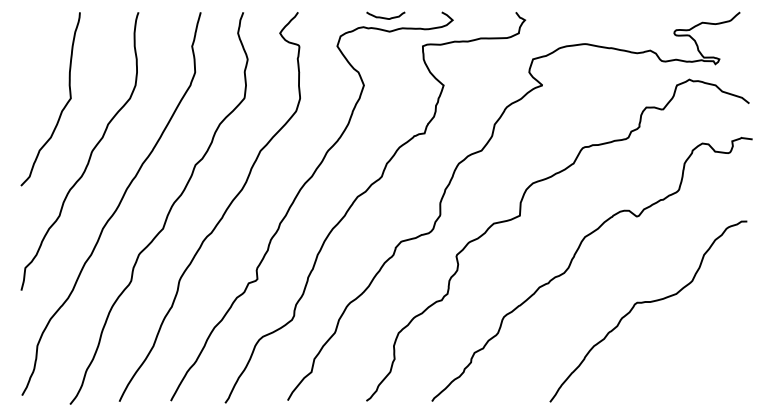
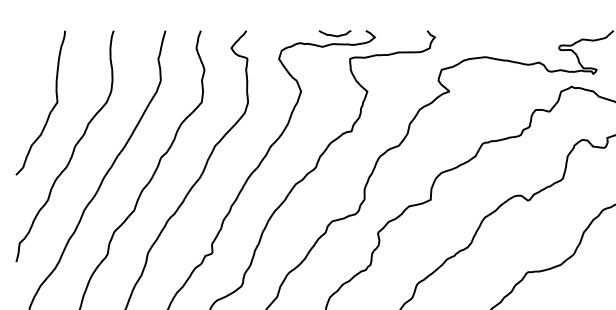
curve: (385, 17) -> (334, 35), moved

